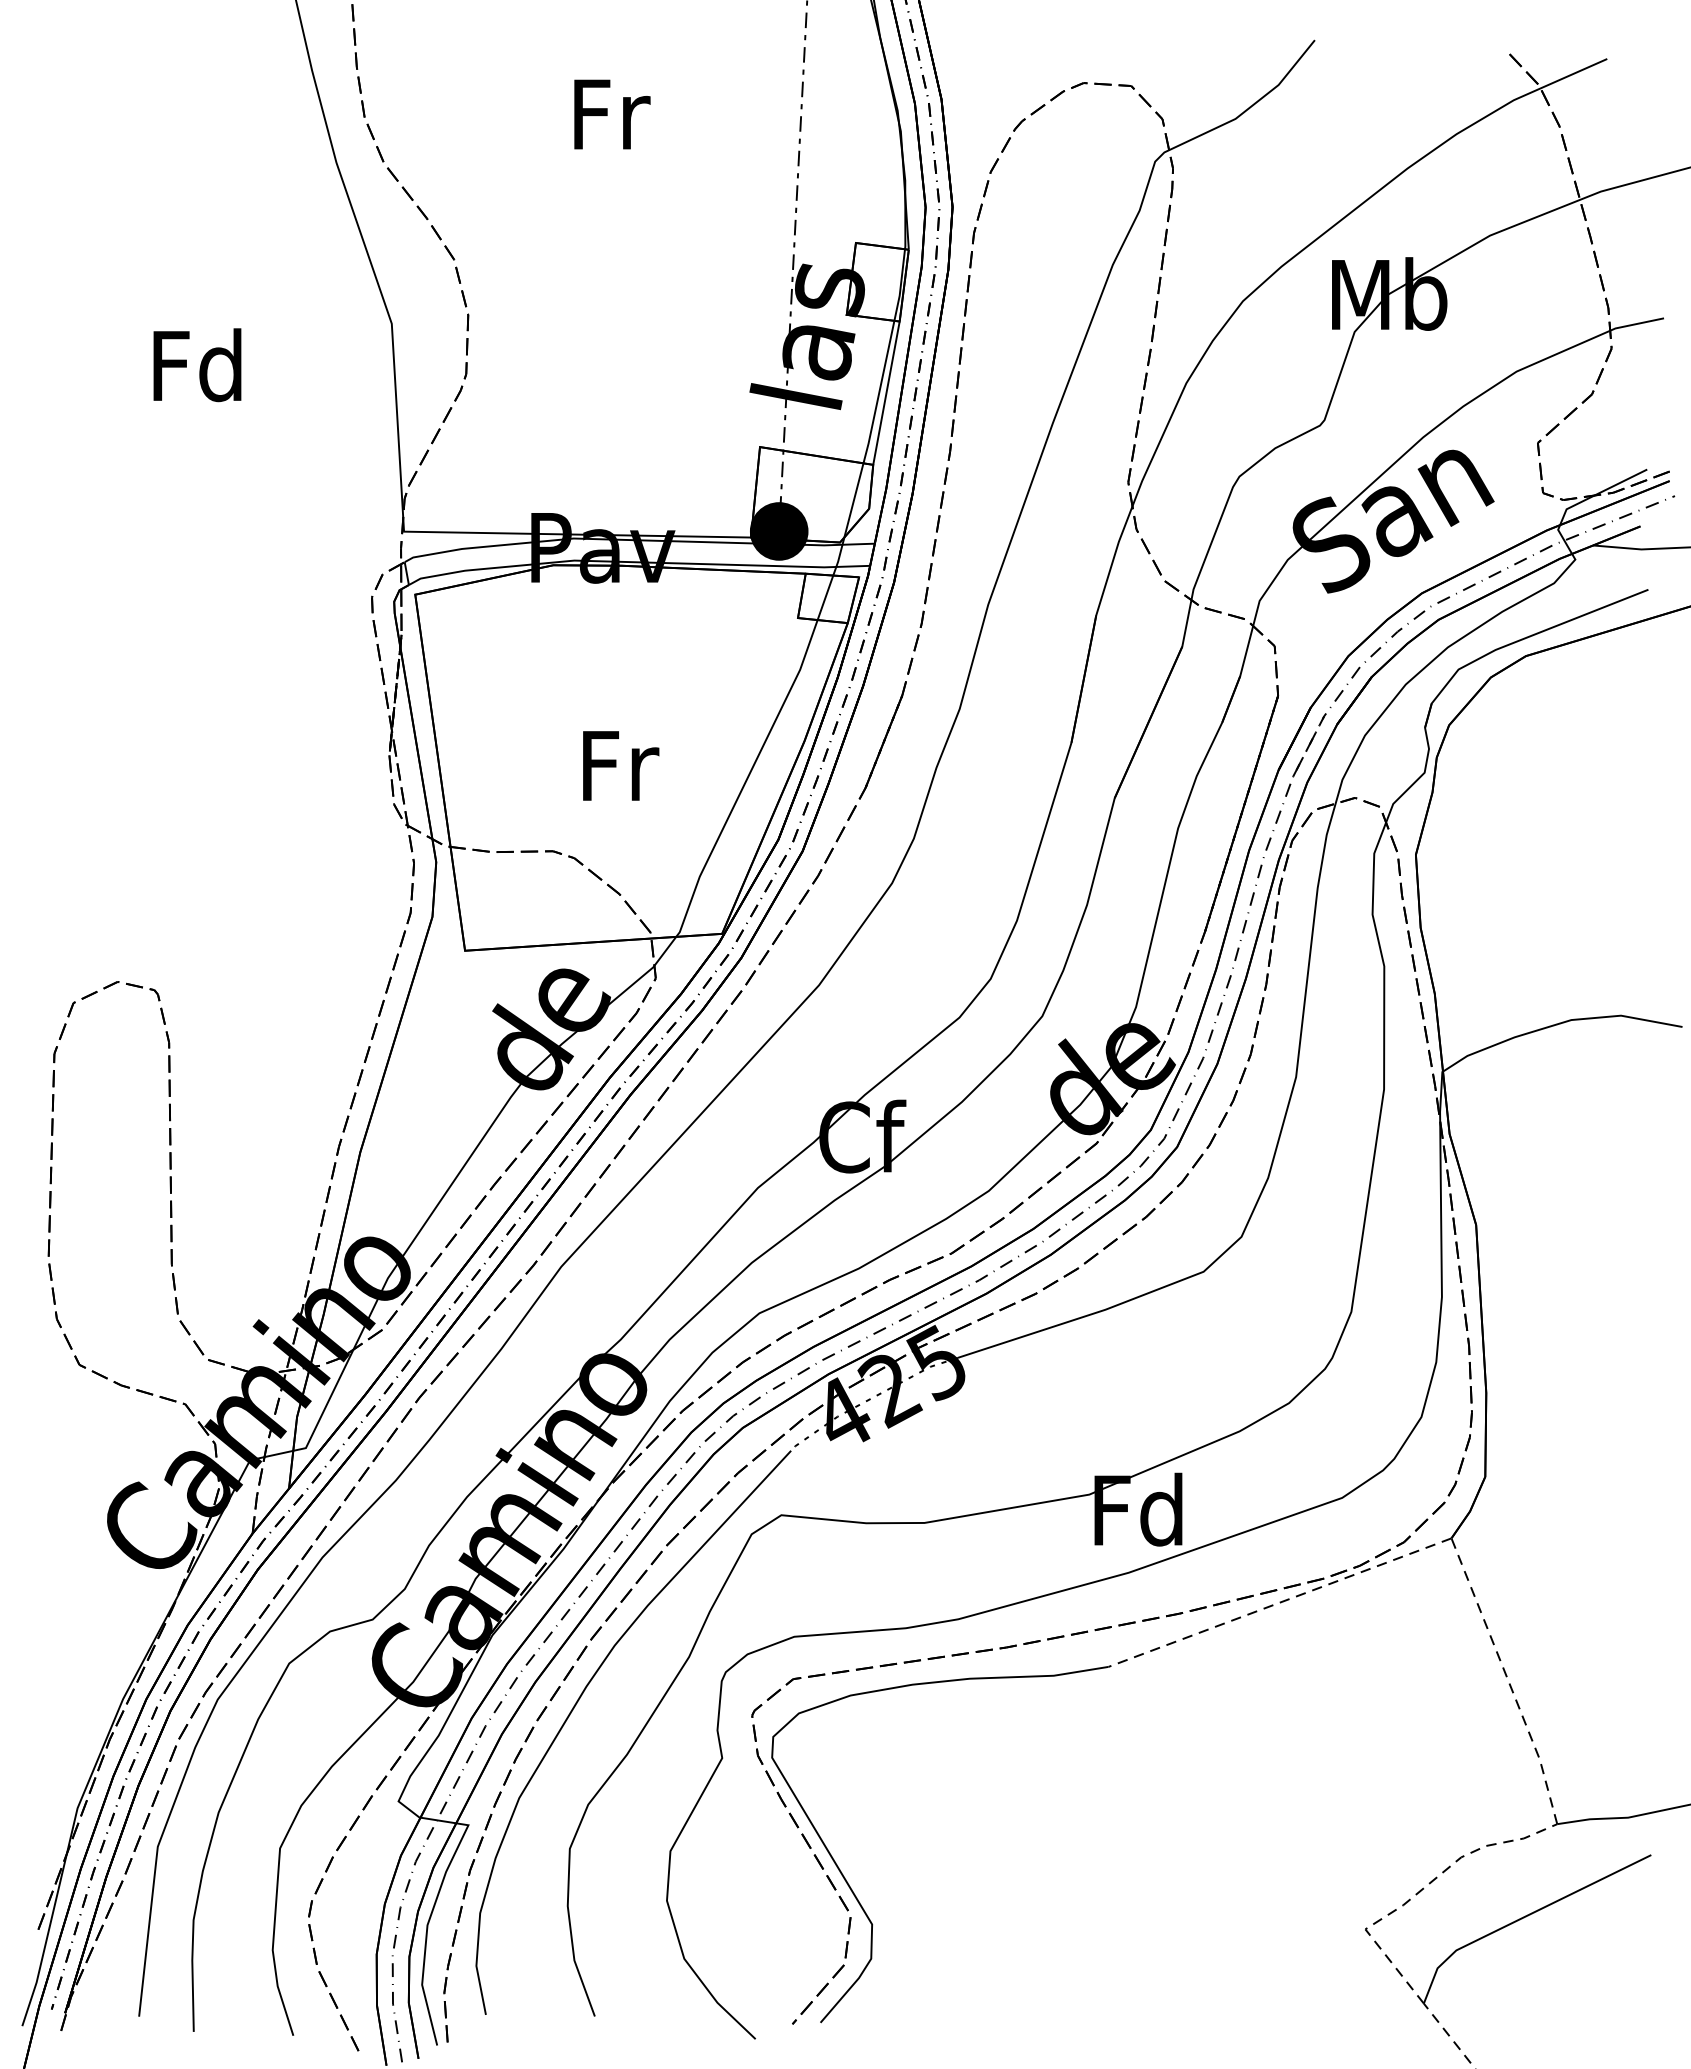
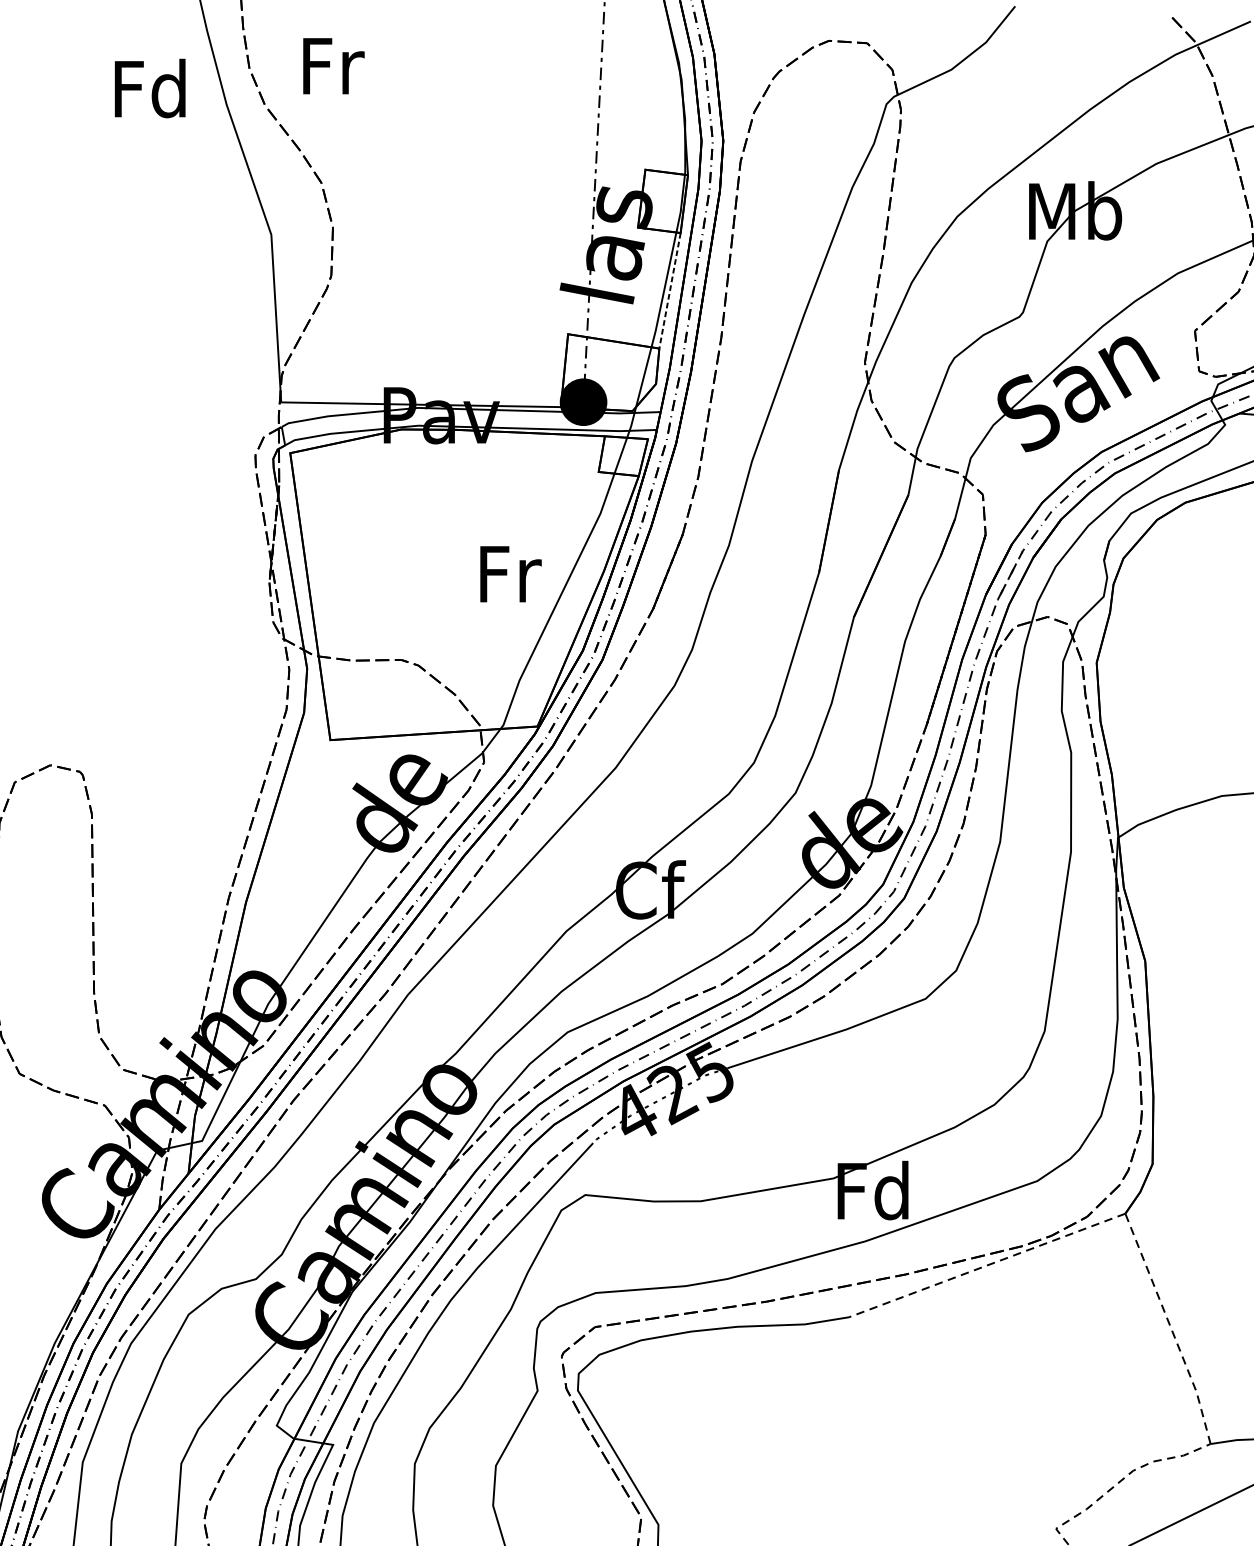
text: (612, 114) -> (333, 66), moved
text: (197, 365) -> (150, 88), moved
line: (886, 393) -> (670, 291), solid -> dashed
text: (621, 765) -> (511, 573), moved

